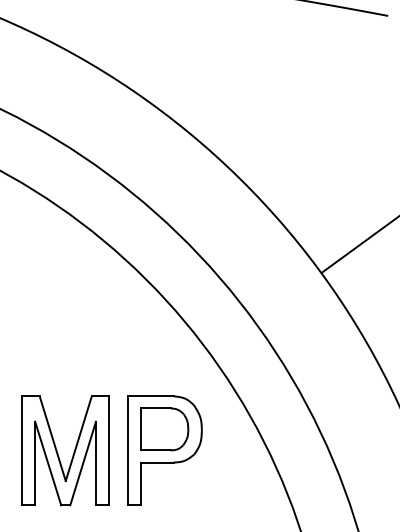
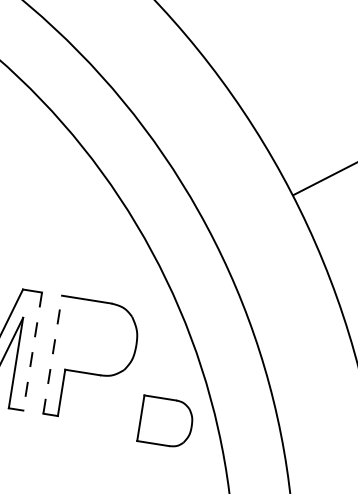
part: (164, 429) -> (165, 422), moved
line: (127, 450) -> (52, 354), solid -> dashed
line: (109, 451) -> (32, 352), solid -> dashed

